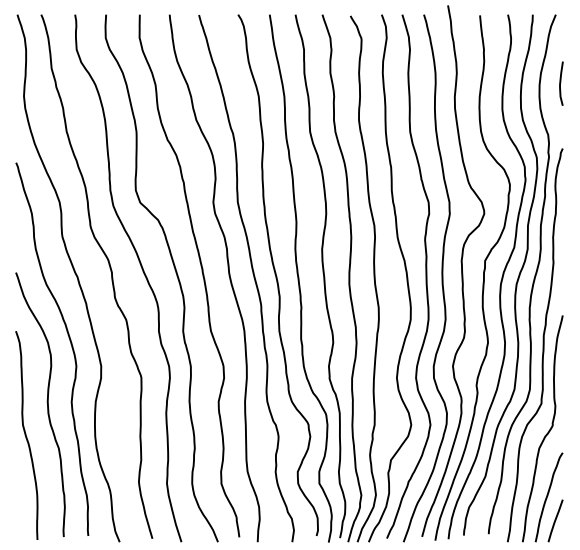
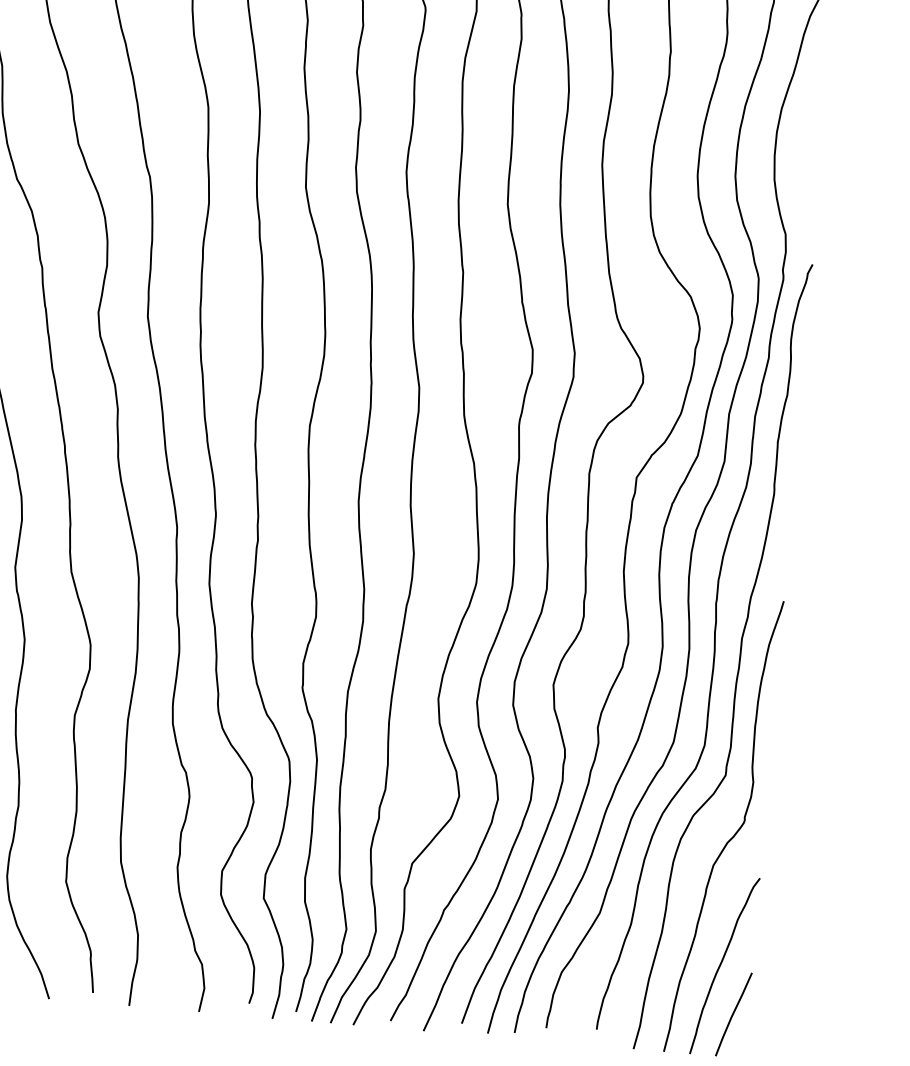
curve: (561, 83) -> (821, 133), removed

